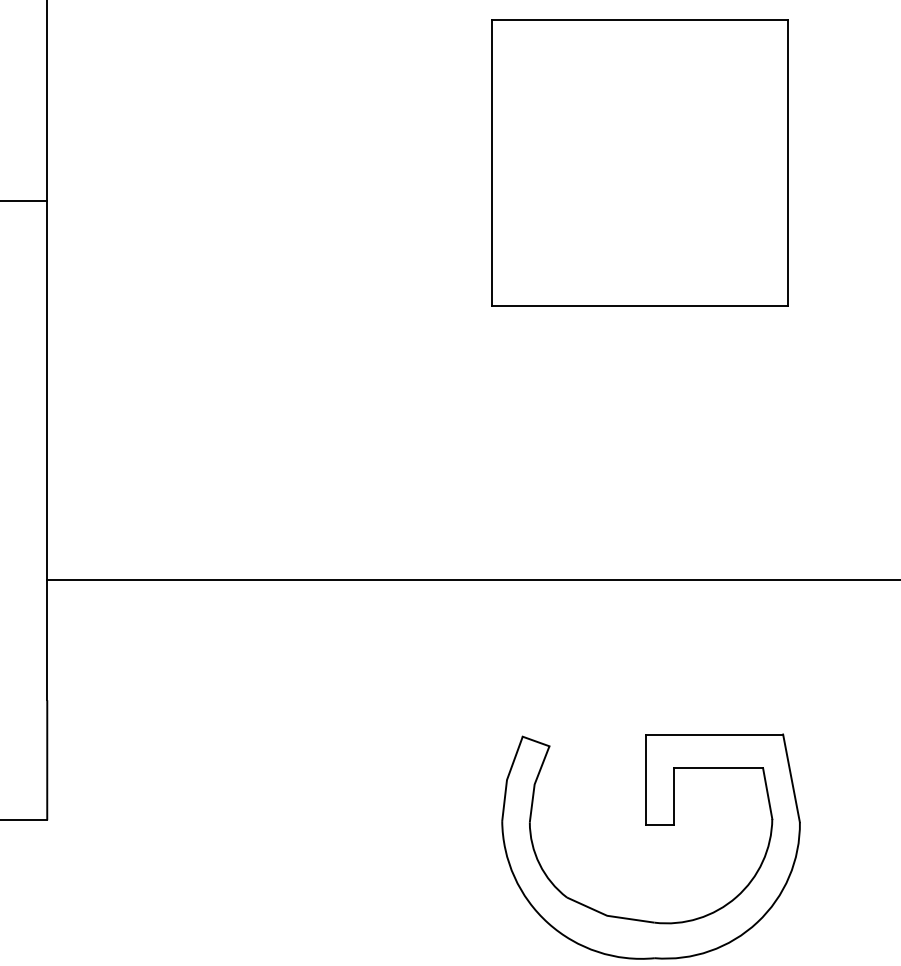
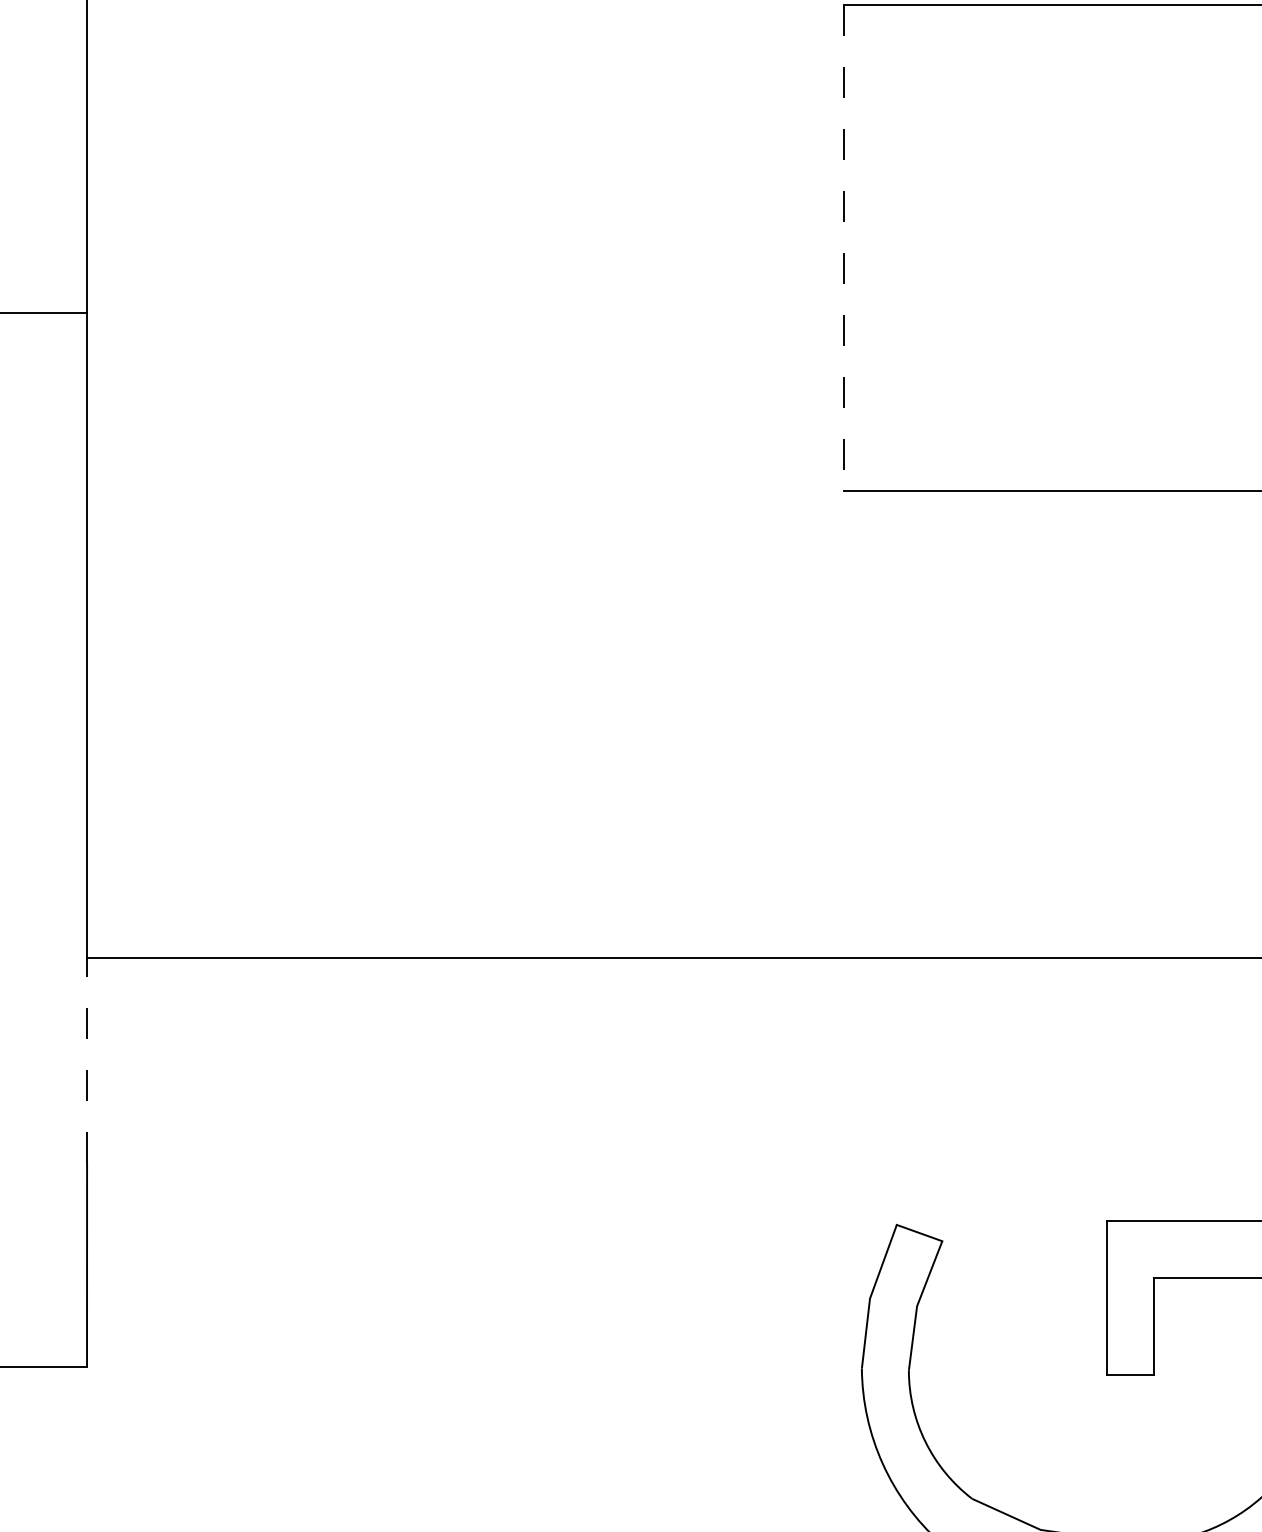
line: (491, 163) -> (843, 248), solid -> dashed
line: (47, 639) -> (87, 1059), solid -> dashed

